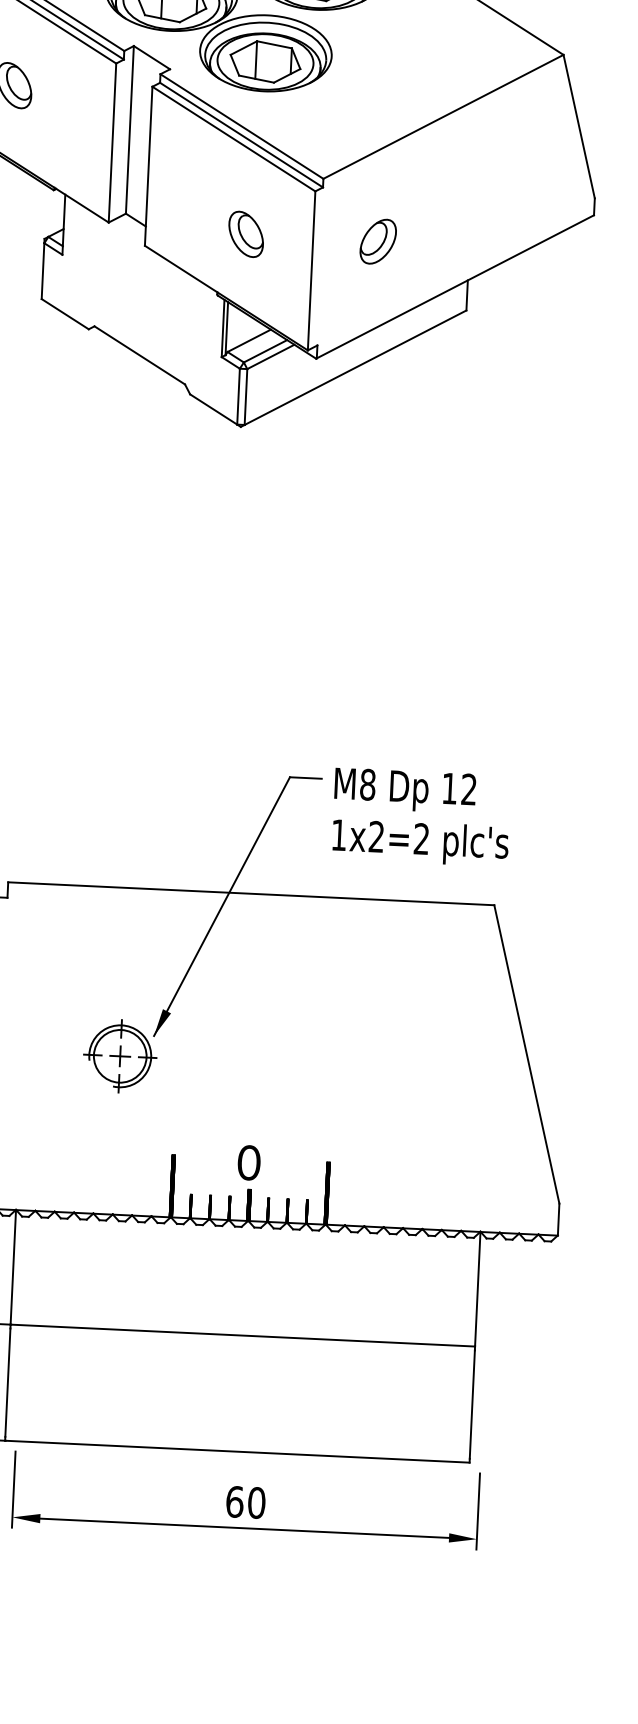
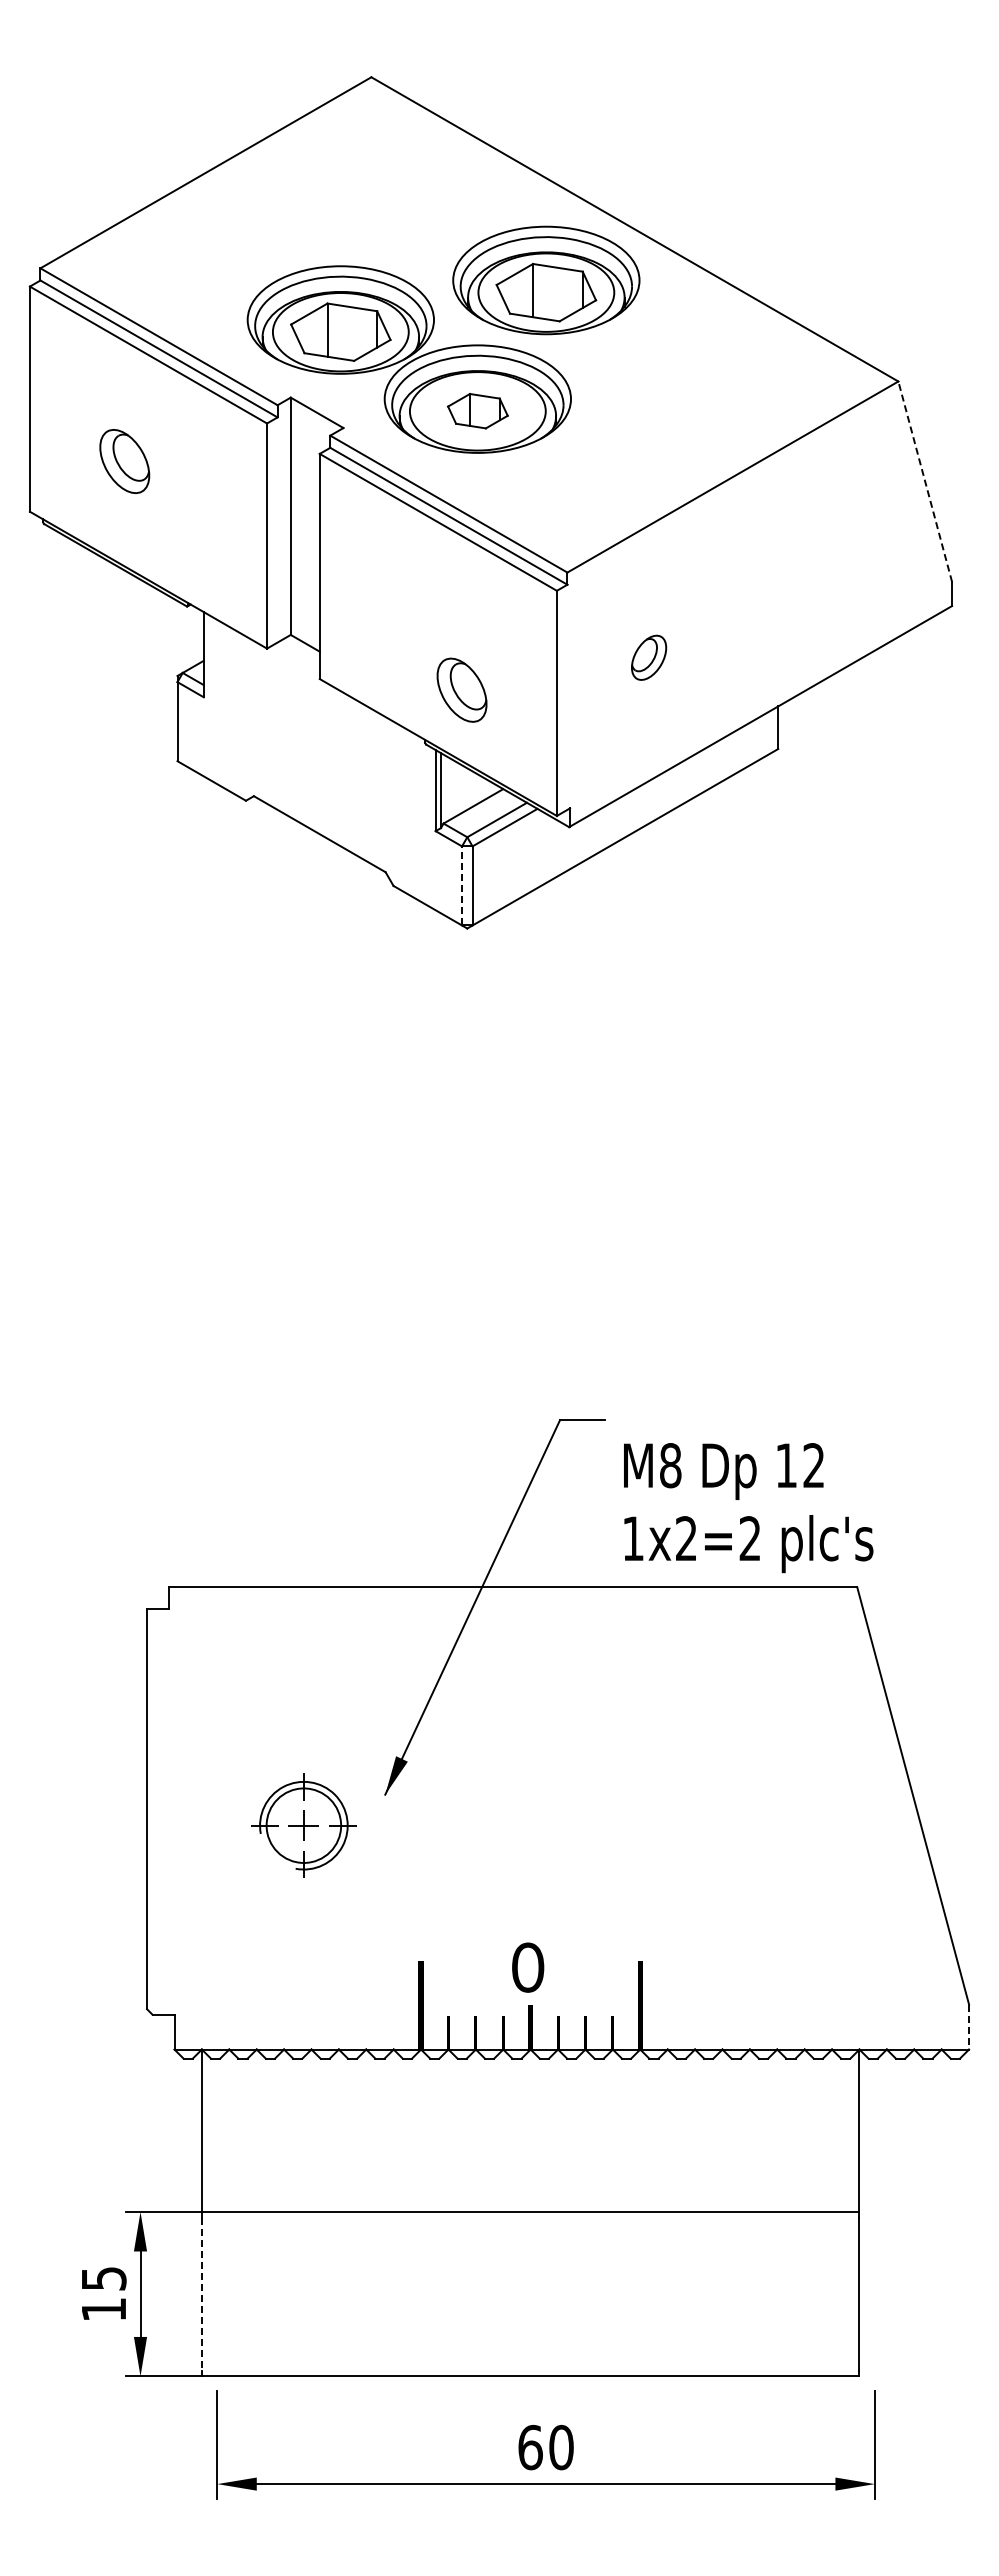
part: (265, 61) -> (477, 410), size x0.6
line: (579, 126) -> (925, 481), solid -> dashed
part: (245, 233) -> (461, 689), moved
part: (377, 241) -> (648, 657), size x0.7
line: (238, 396) -> (462, 885), solid -> dashed
text: (421, 817) -> (748, 1508), moved
part: (119, 1056) -> (303, 1825), moved
line: (558, 1219) -> (969, 2027), solid -> dashed
line: (7, 1382) -> (201, 2294), solid -> dashed

